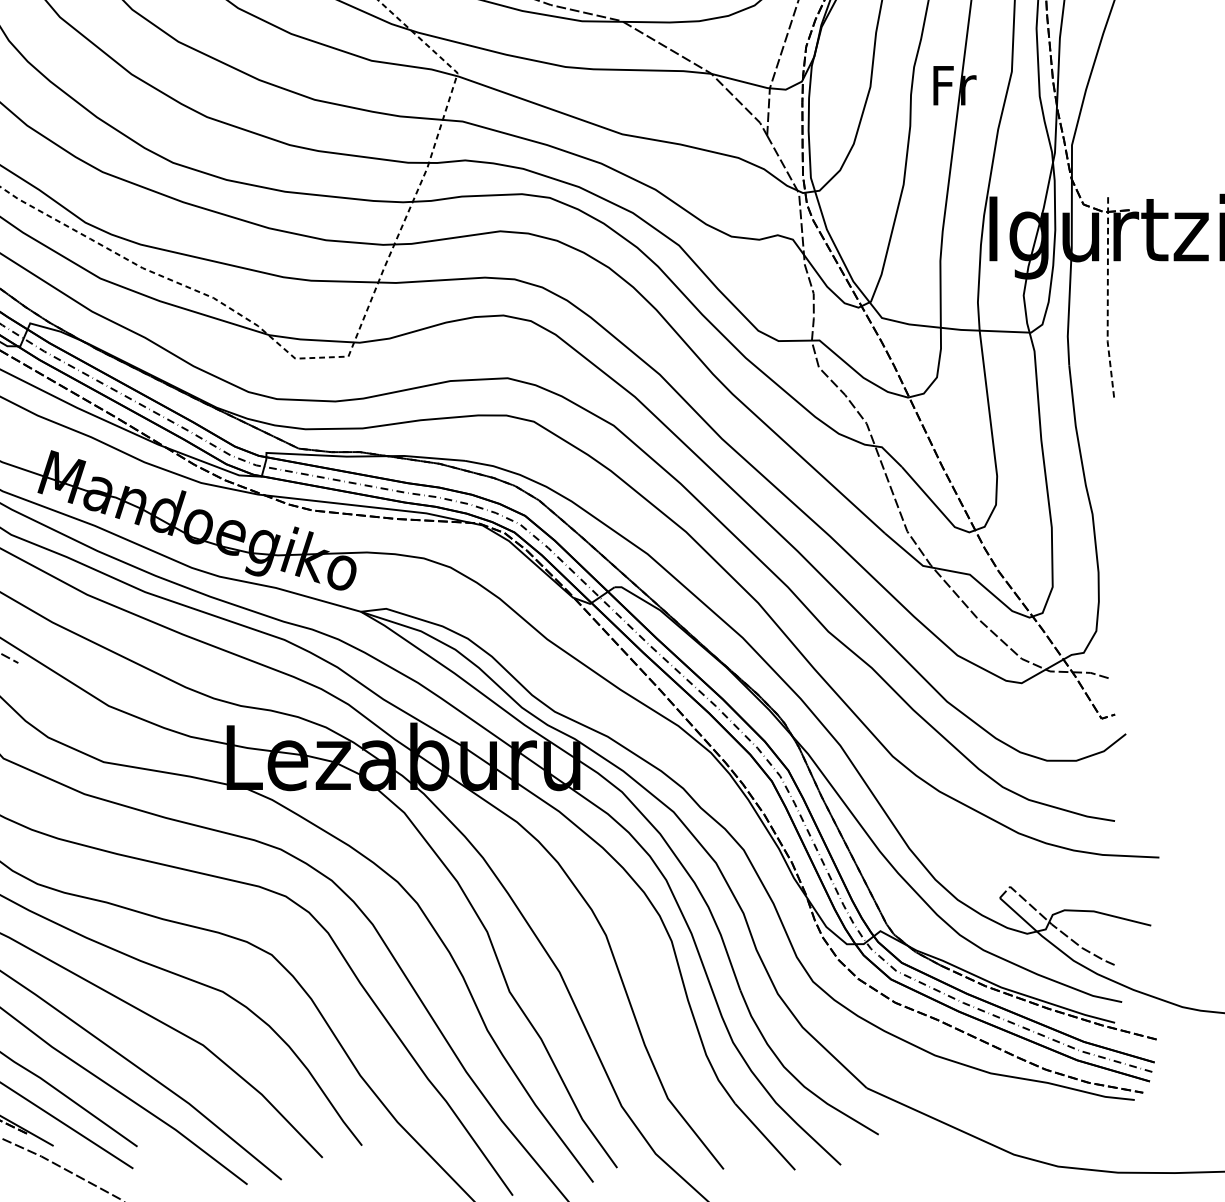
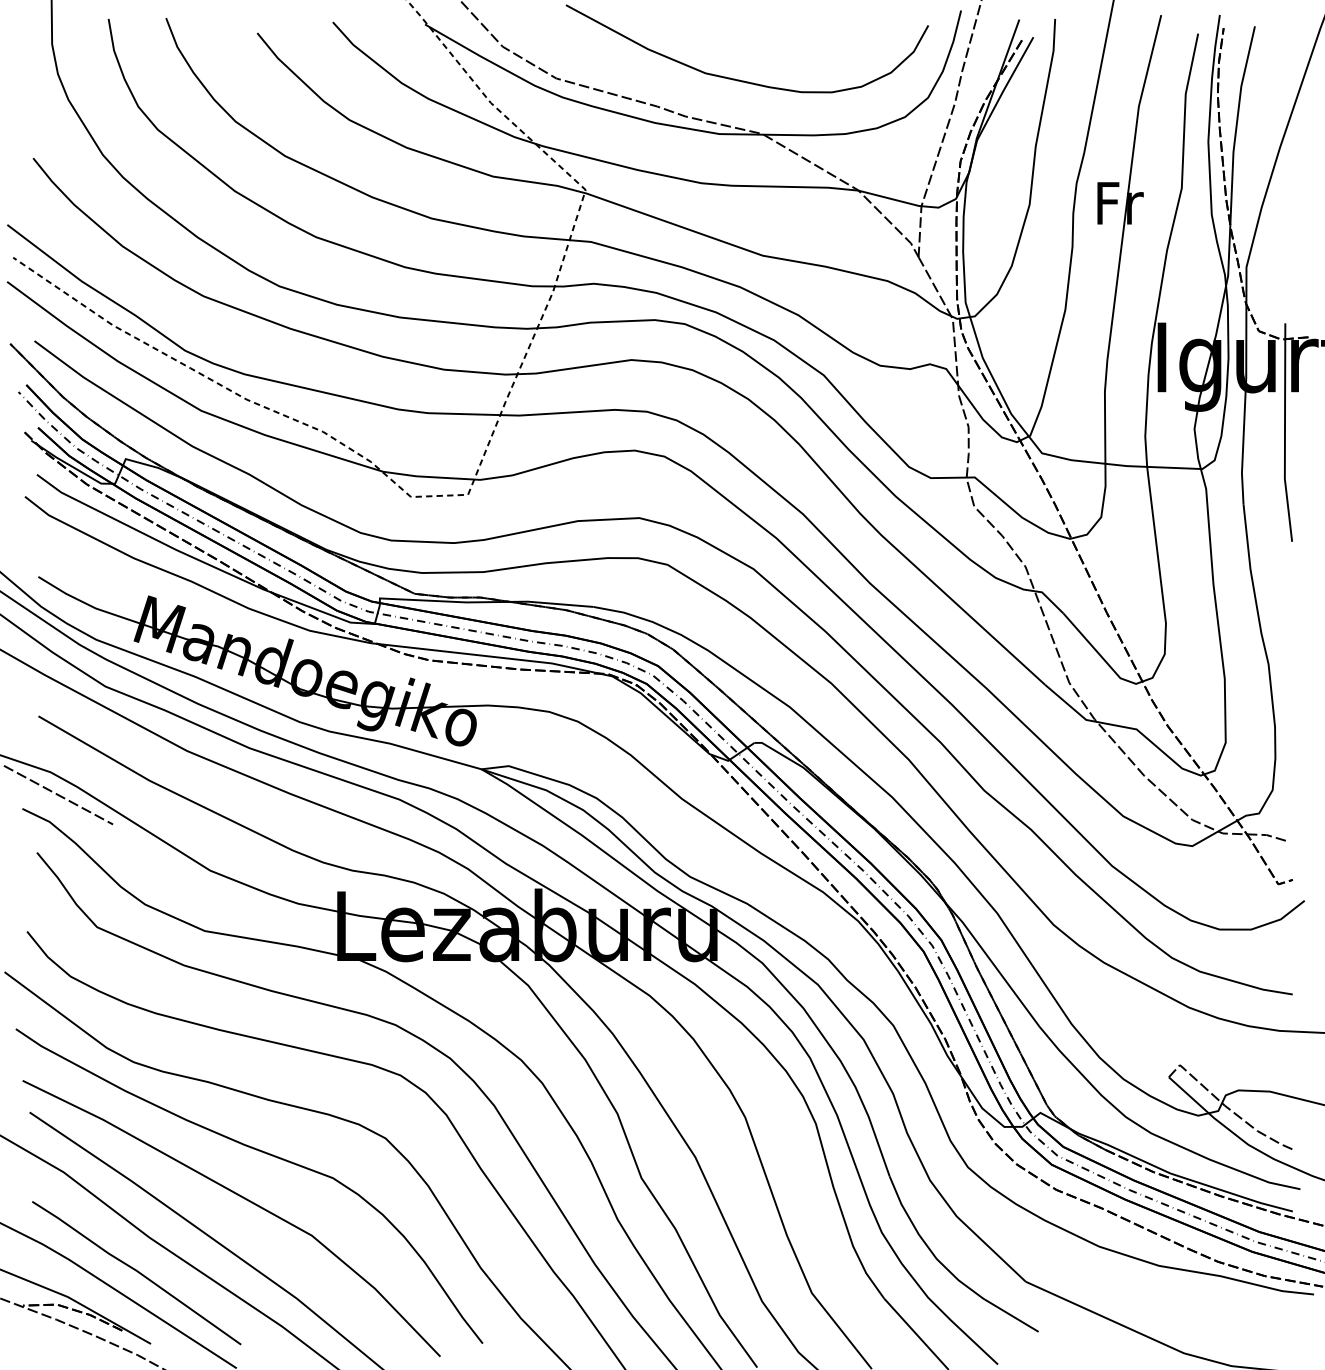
line: (1107, 300) -> (1284, 434), dashed -> solid

